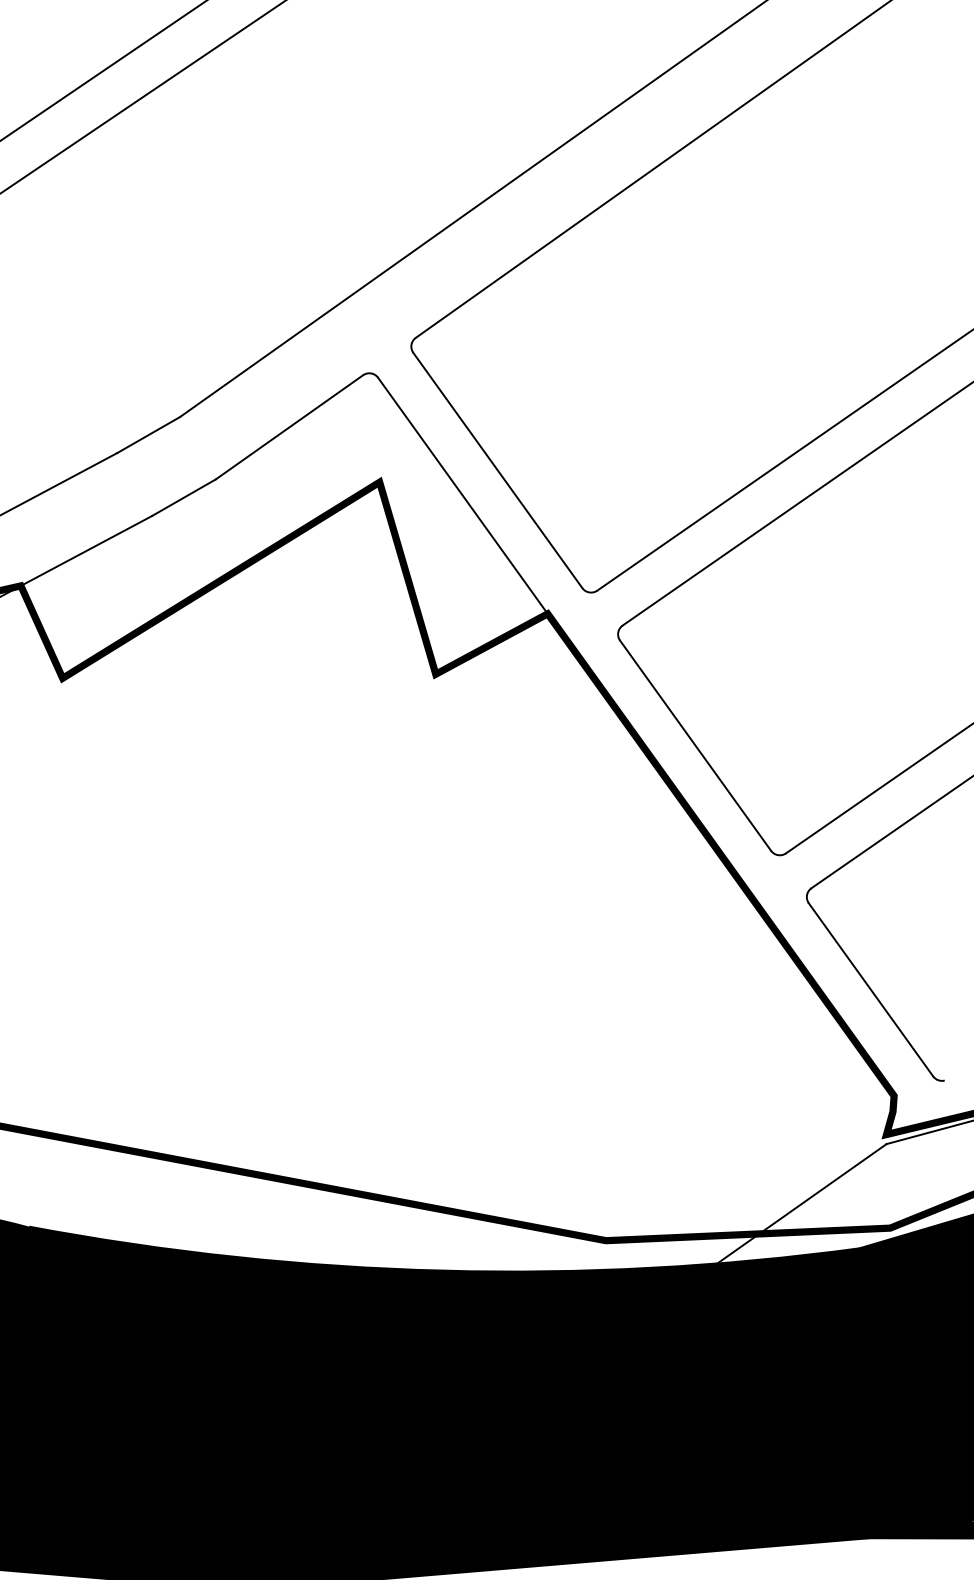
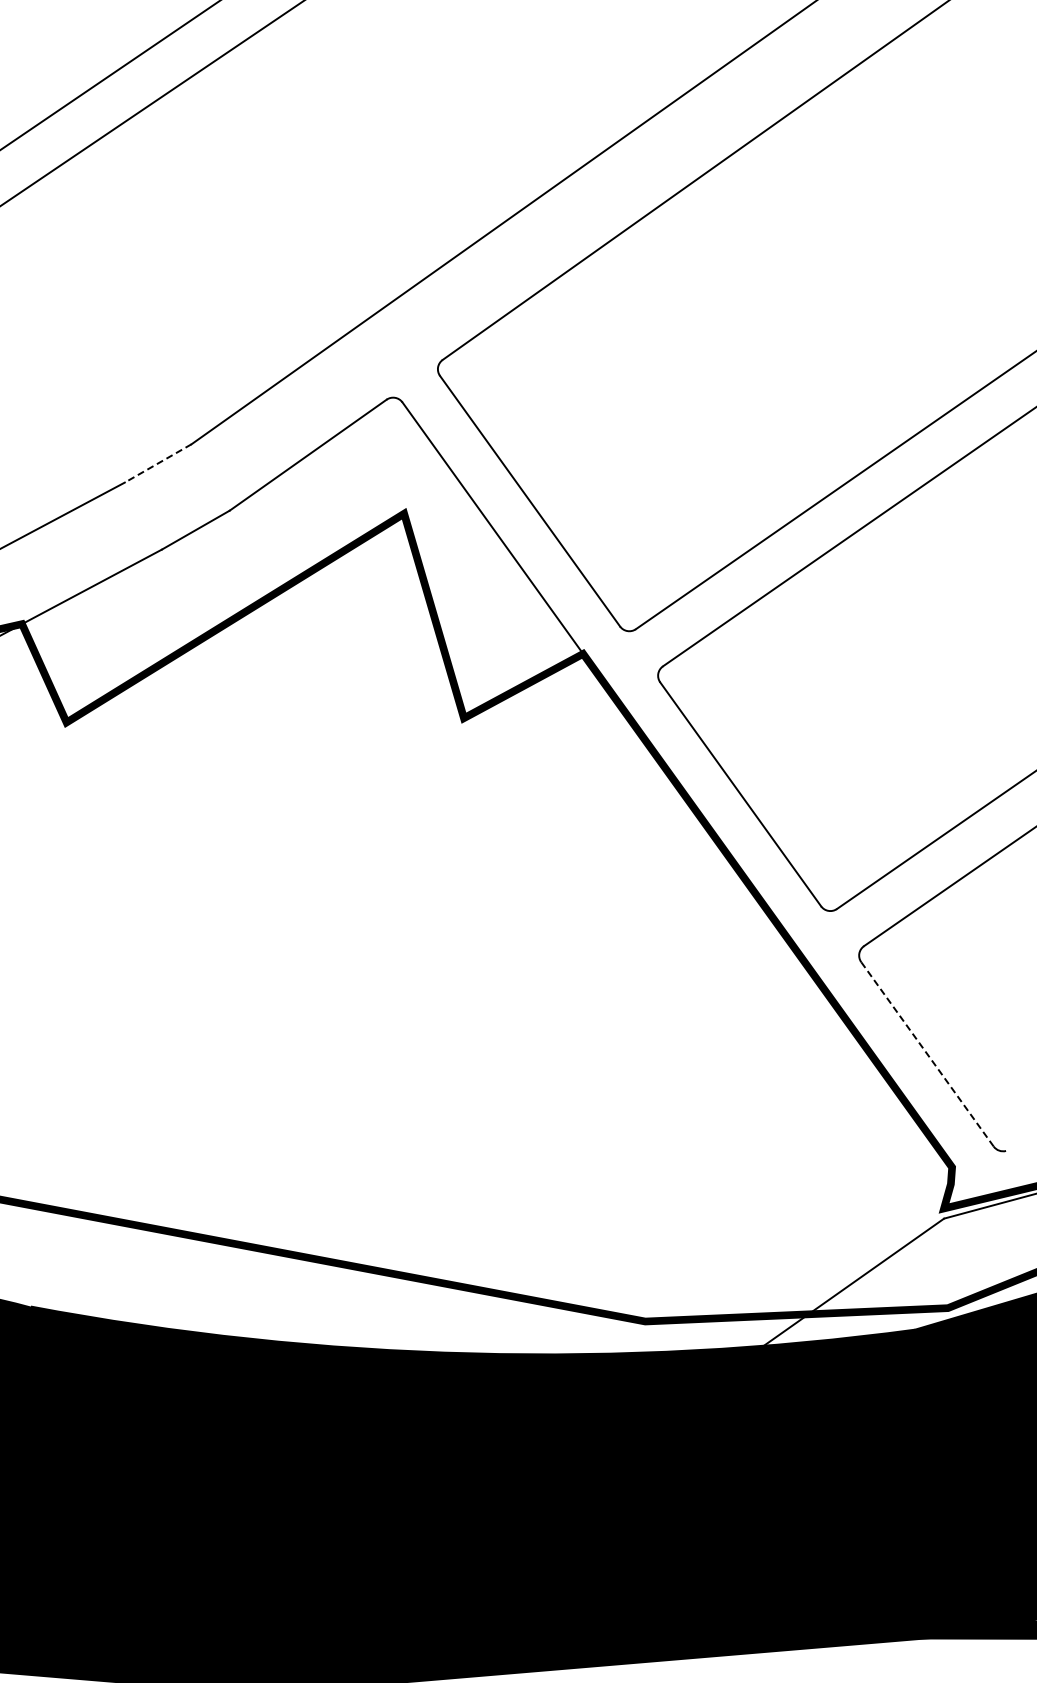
line: (148, 435) -> (158, 463), solid -> dashed
line: (871, 989) -> (927, 1054), solid -> dashed

